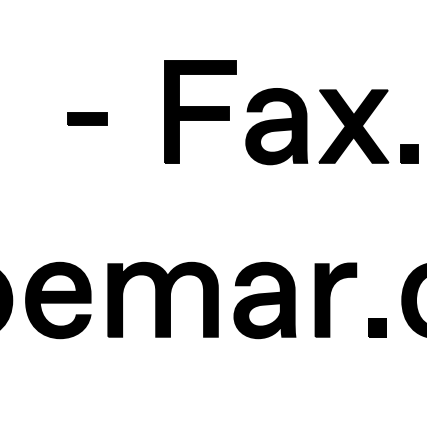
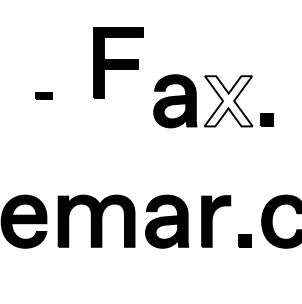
part: (200, 110) -> (118, 62), moved
part: (87, 118) -> (44, 95), size x0.6
fill: (353, 126) -> (228, 101), removed

